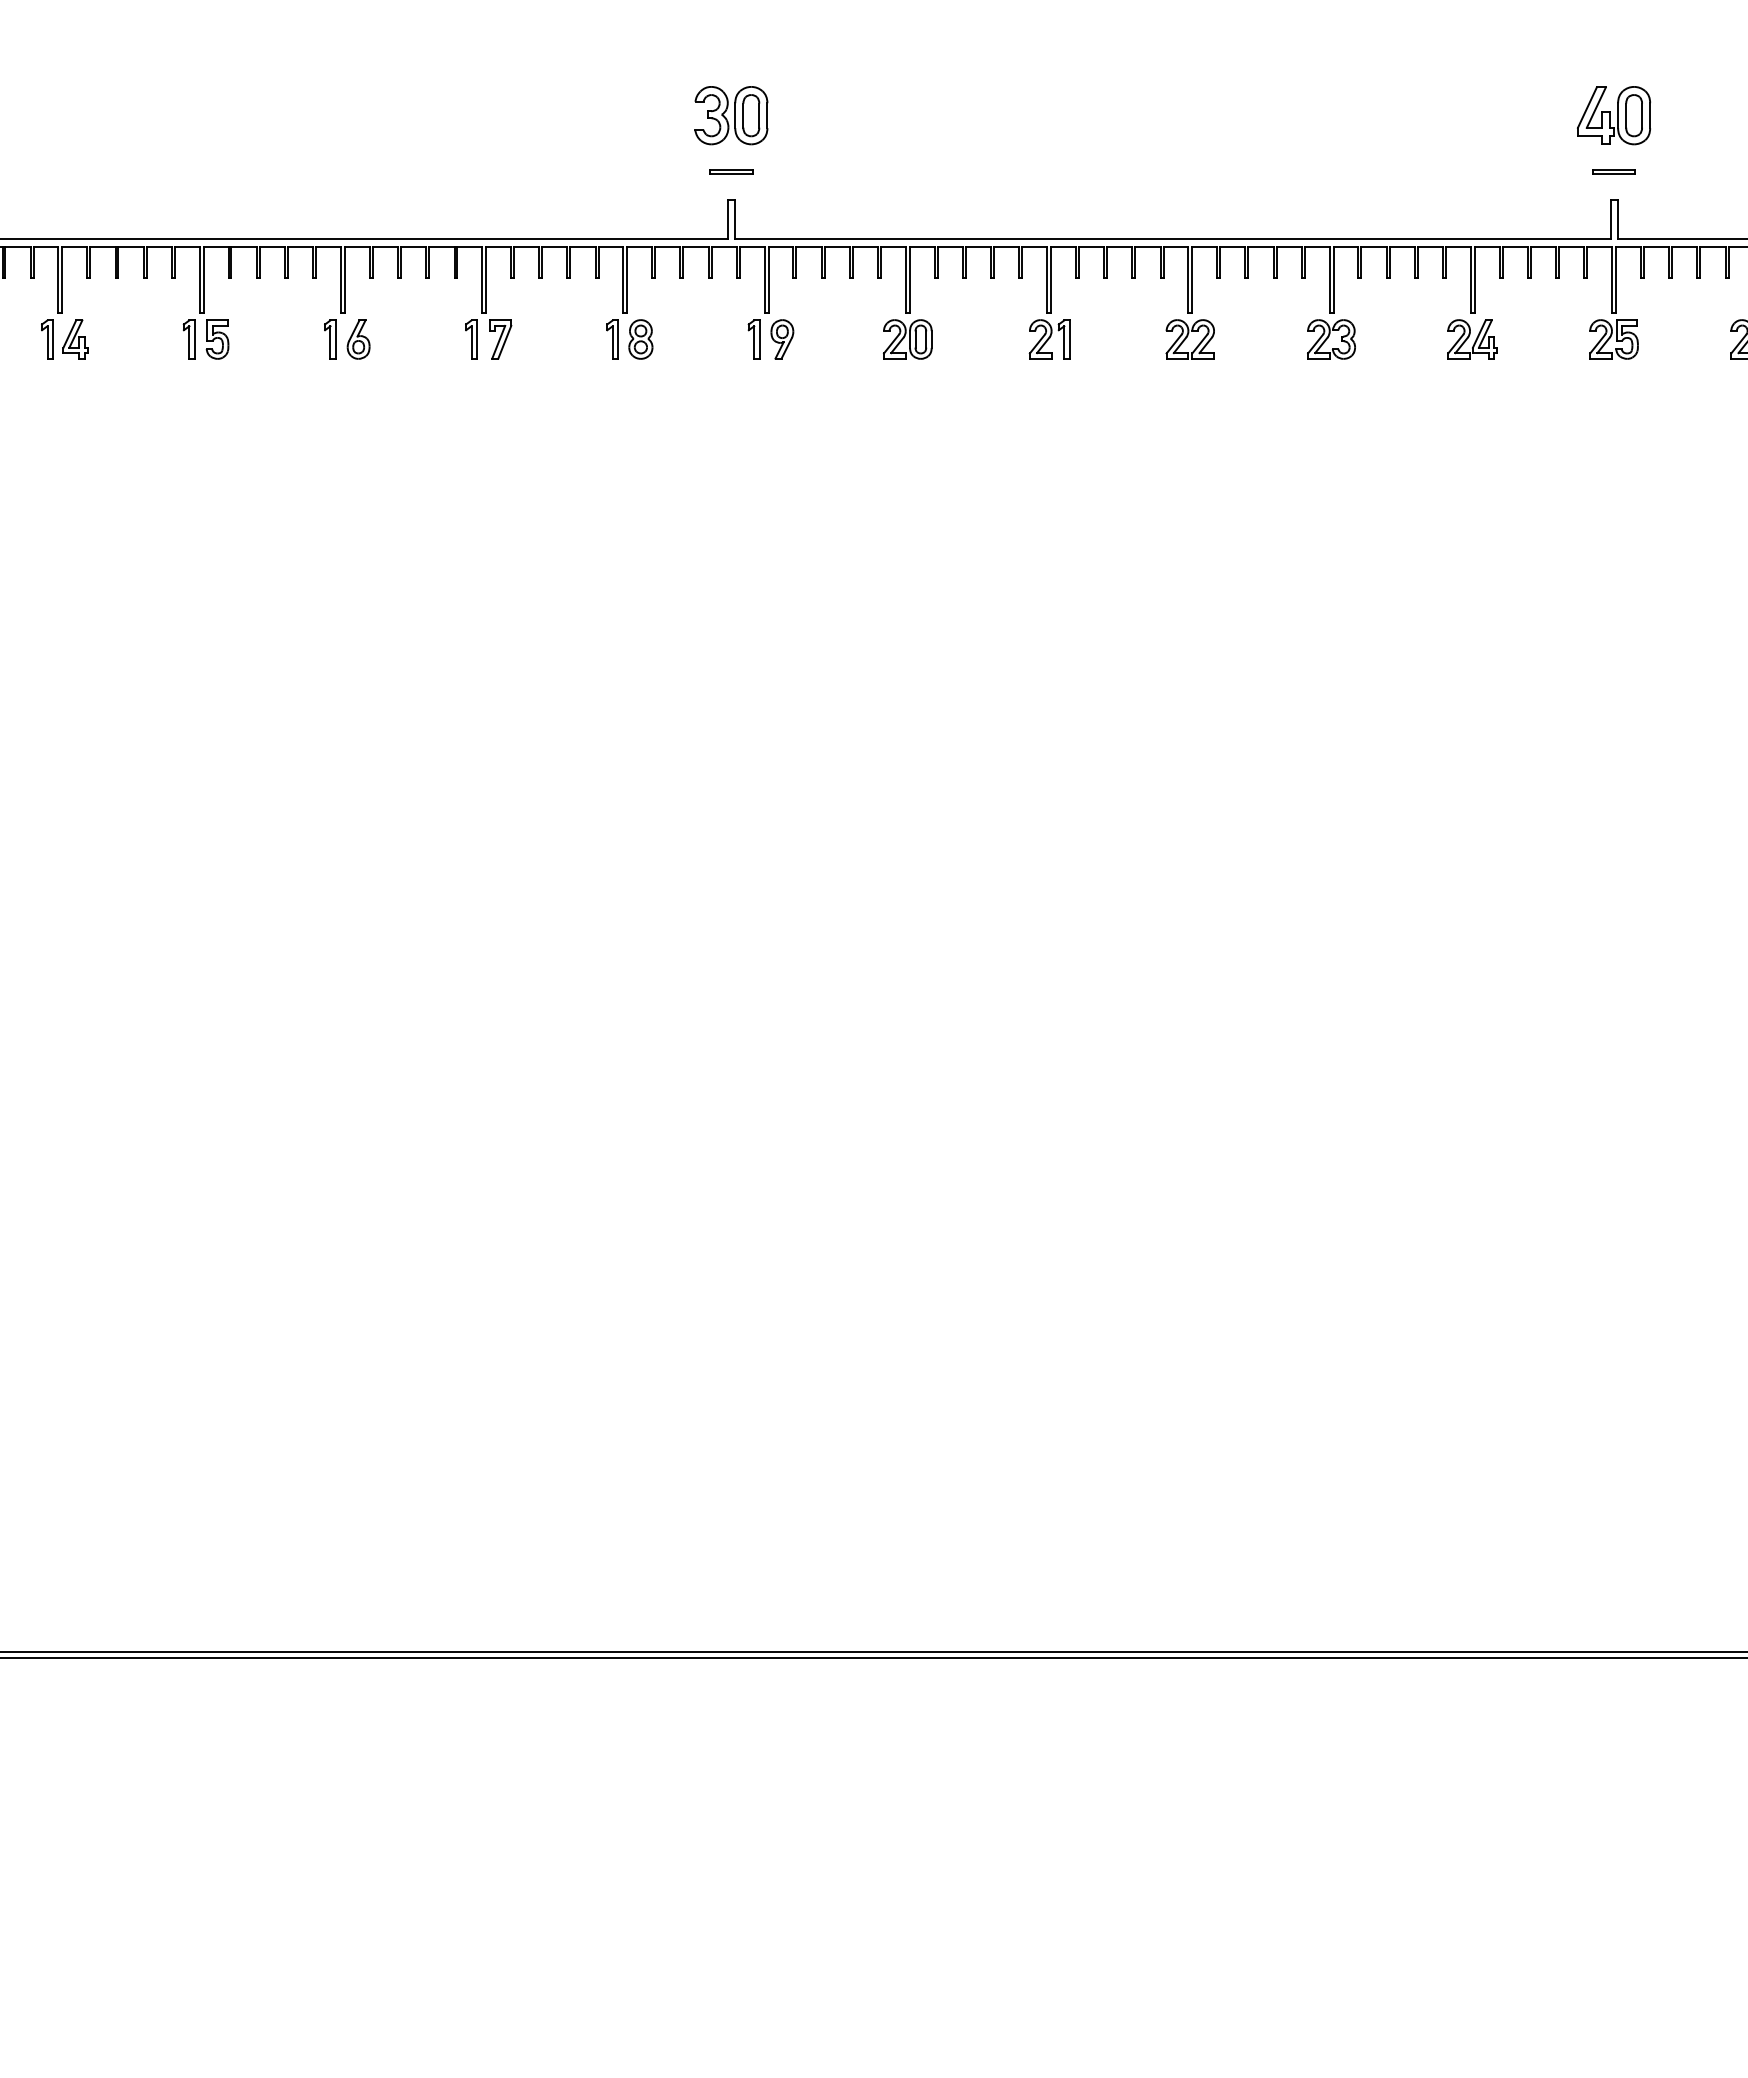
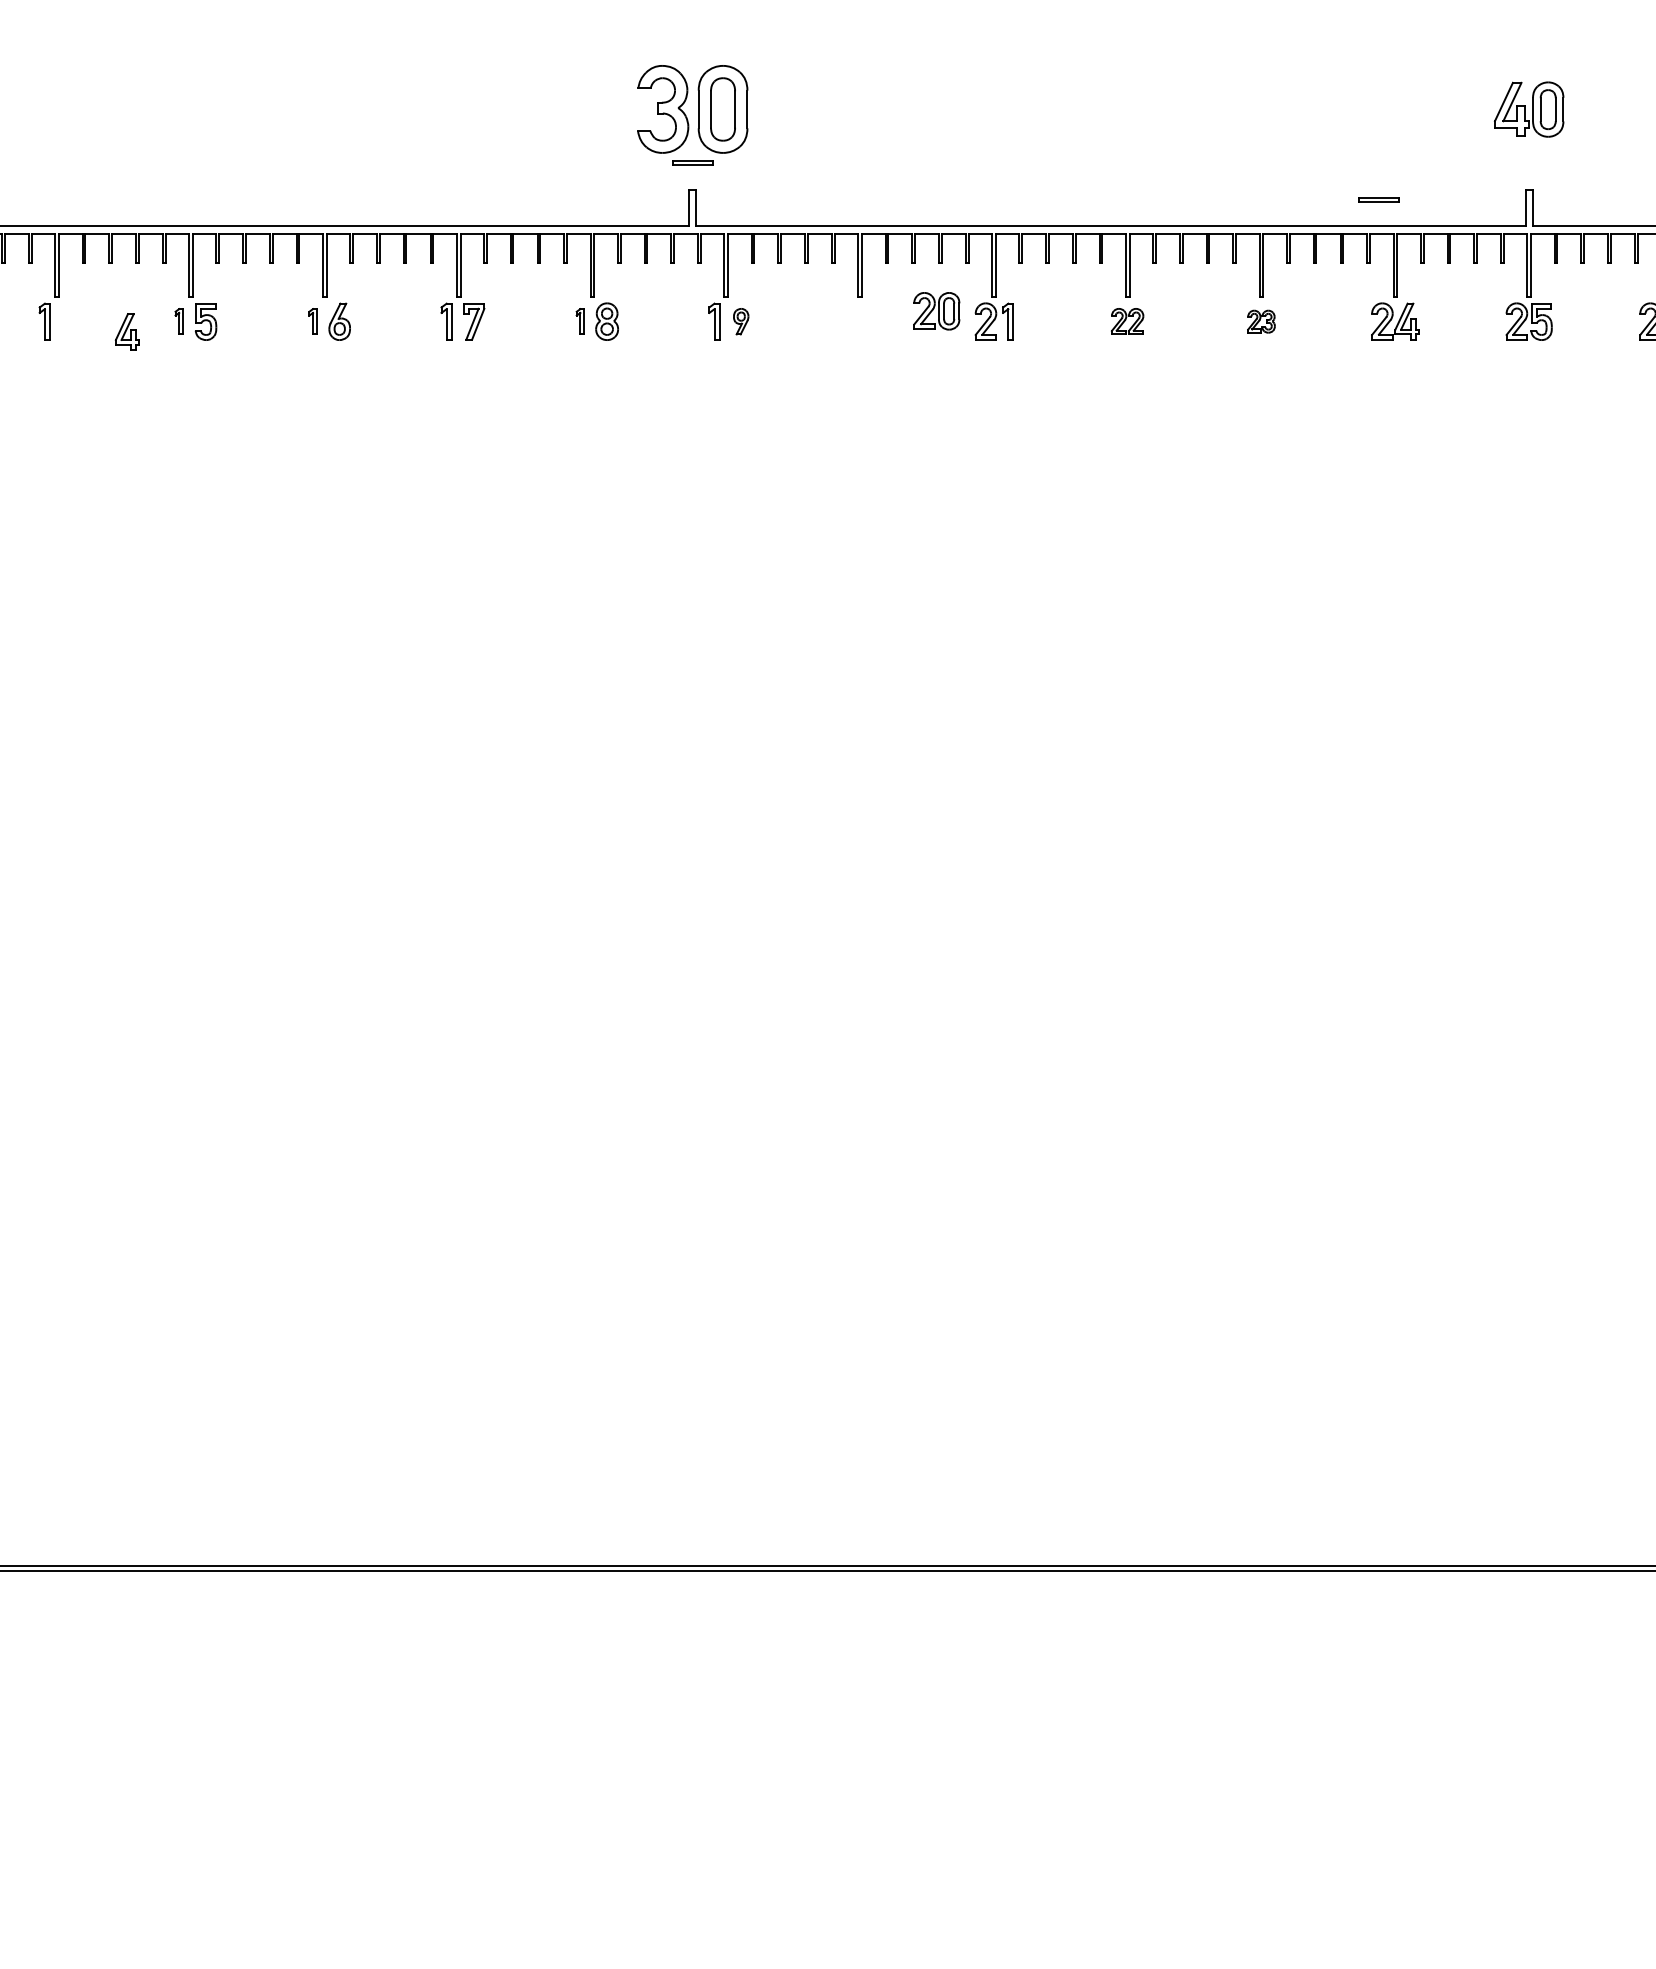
part: (731, 115) -> (692, 109), size x1.6
part: (1613, 171) -> (1378, 199), moved
part: (75, 339) -> (127, 332), moved
part: (188, 339) -> (178, 321), size x0.7
part: (330, 339) -> (313, 321), size x0.7
part: (612, 339) -> (580, 321), size x0.7
part: (782, 339) -> (741, 321), size x0.7
part: (907, 339) -> (936, 311), moved
part: (1189, 339) -> (1126, 321), size x0.7
part: (1331, 339) -> (1261, 321), size x0.6

